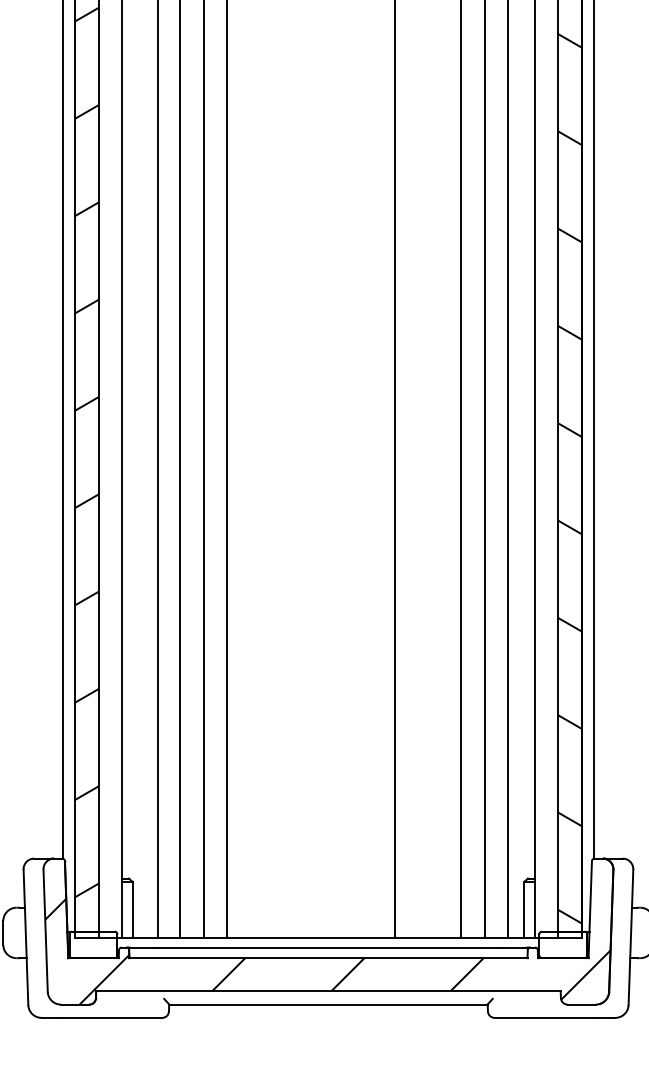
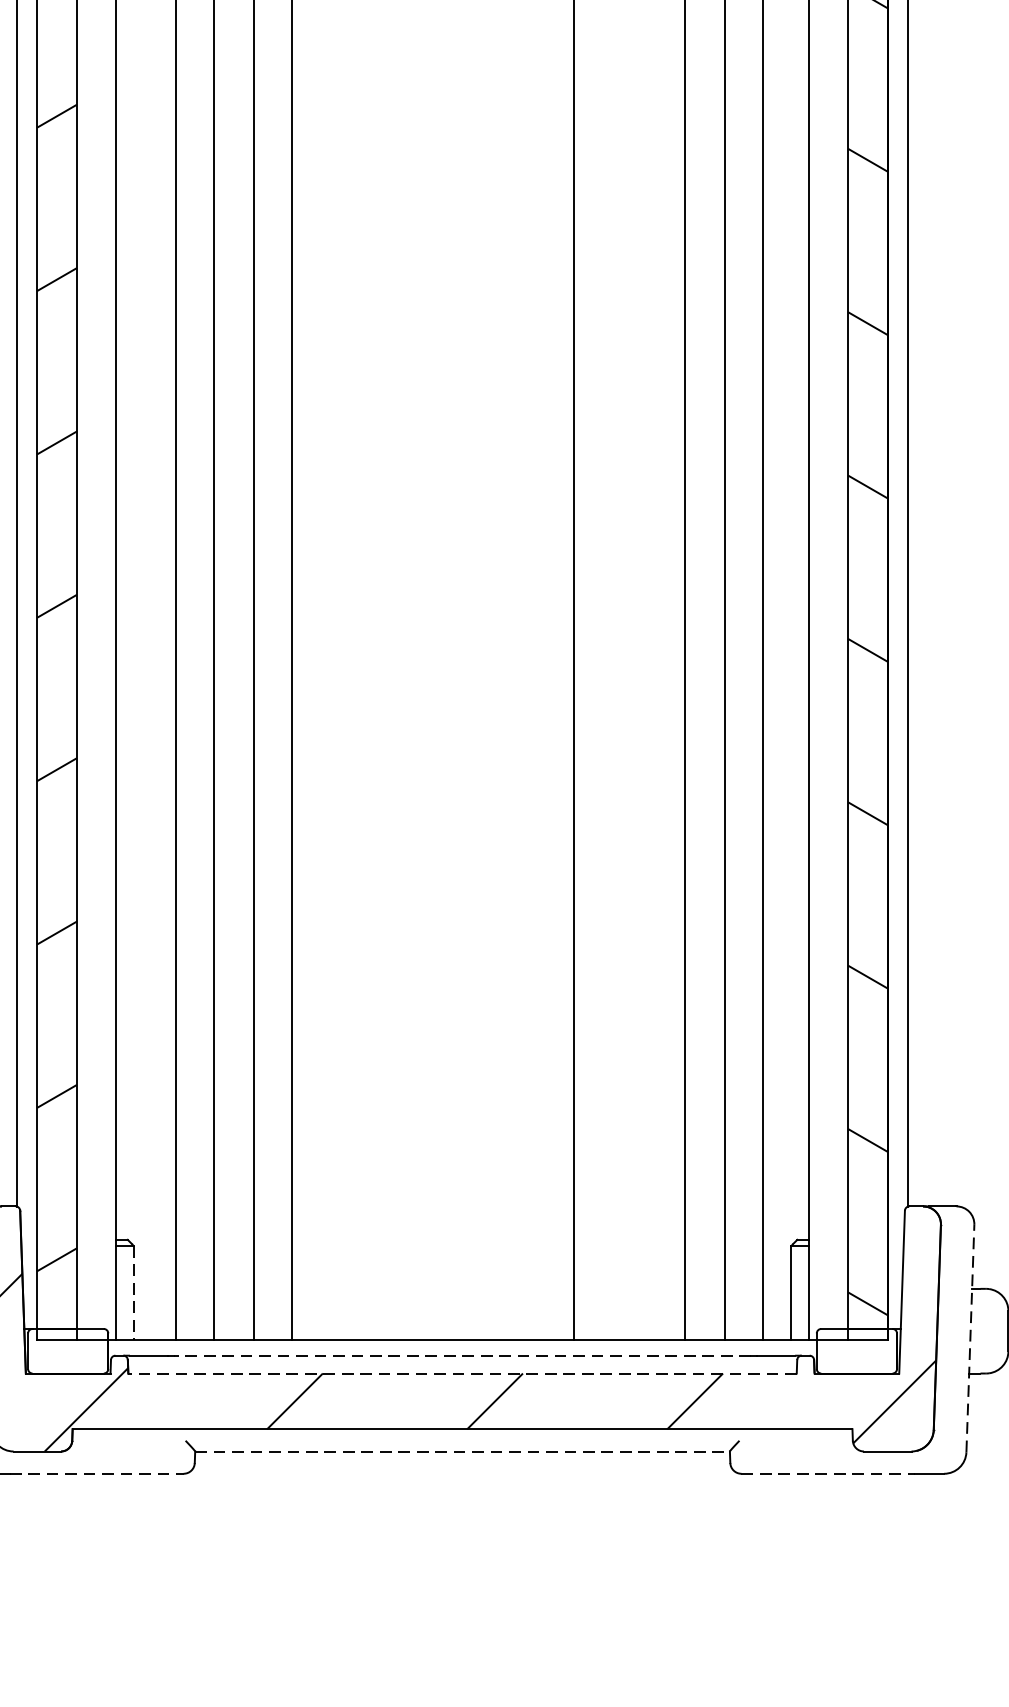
line: (132, 910) -> (133, 1293), solid -> dashed
line: (630, 937) -> (969, 1338), solid -> dashed
line: (328, 947) -> (462, 1355), solid -> dashed
line: (327, 958) -> (460, 1374), solid -> dashed
line: (328, 1004) -> (462, 1451), solid -> dashed
line: (110, 1017) -> (96, 1473), solid -> dashed
line: (546, 1017) -> (828, 1473), solid -> dashed

